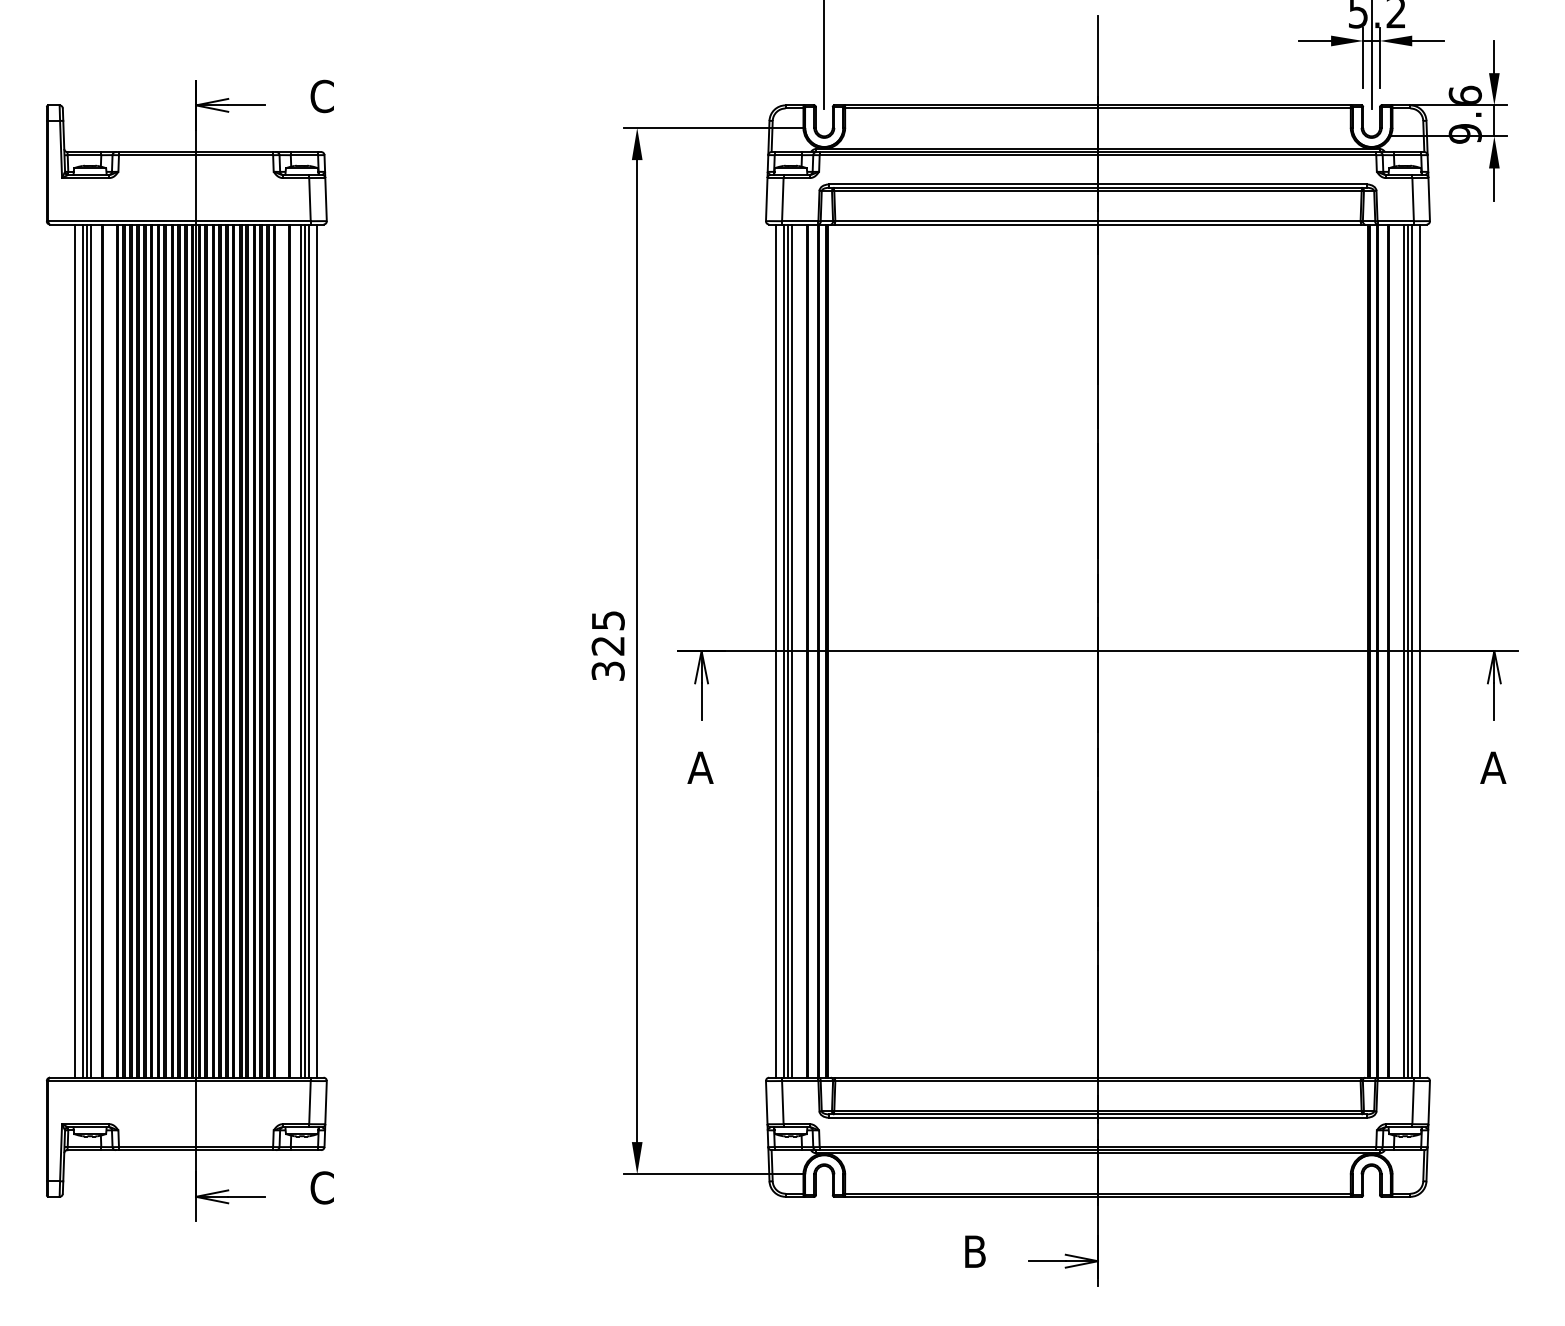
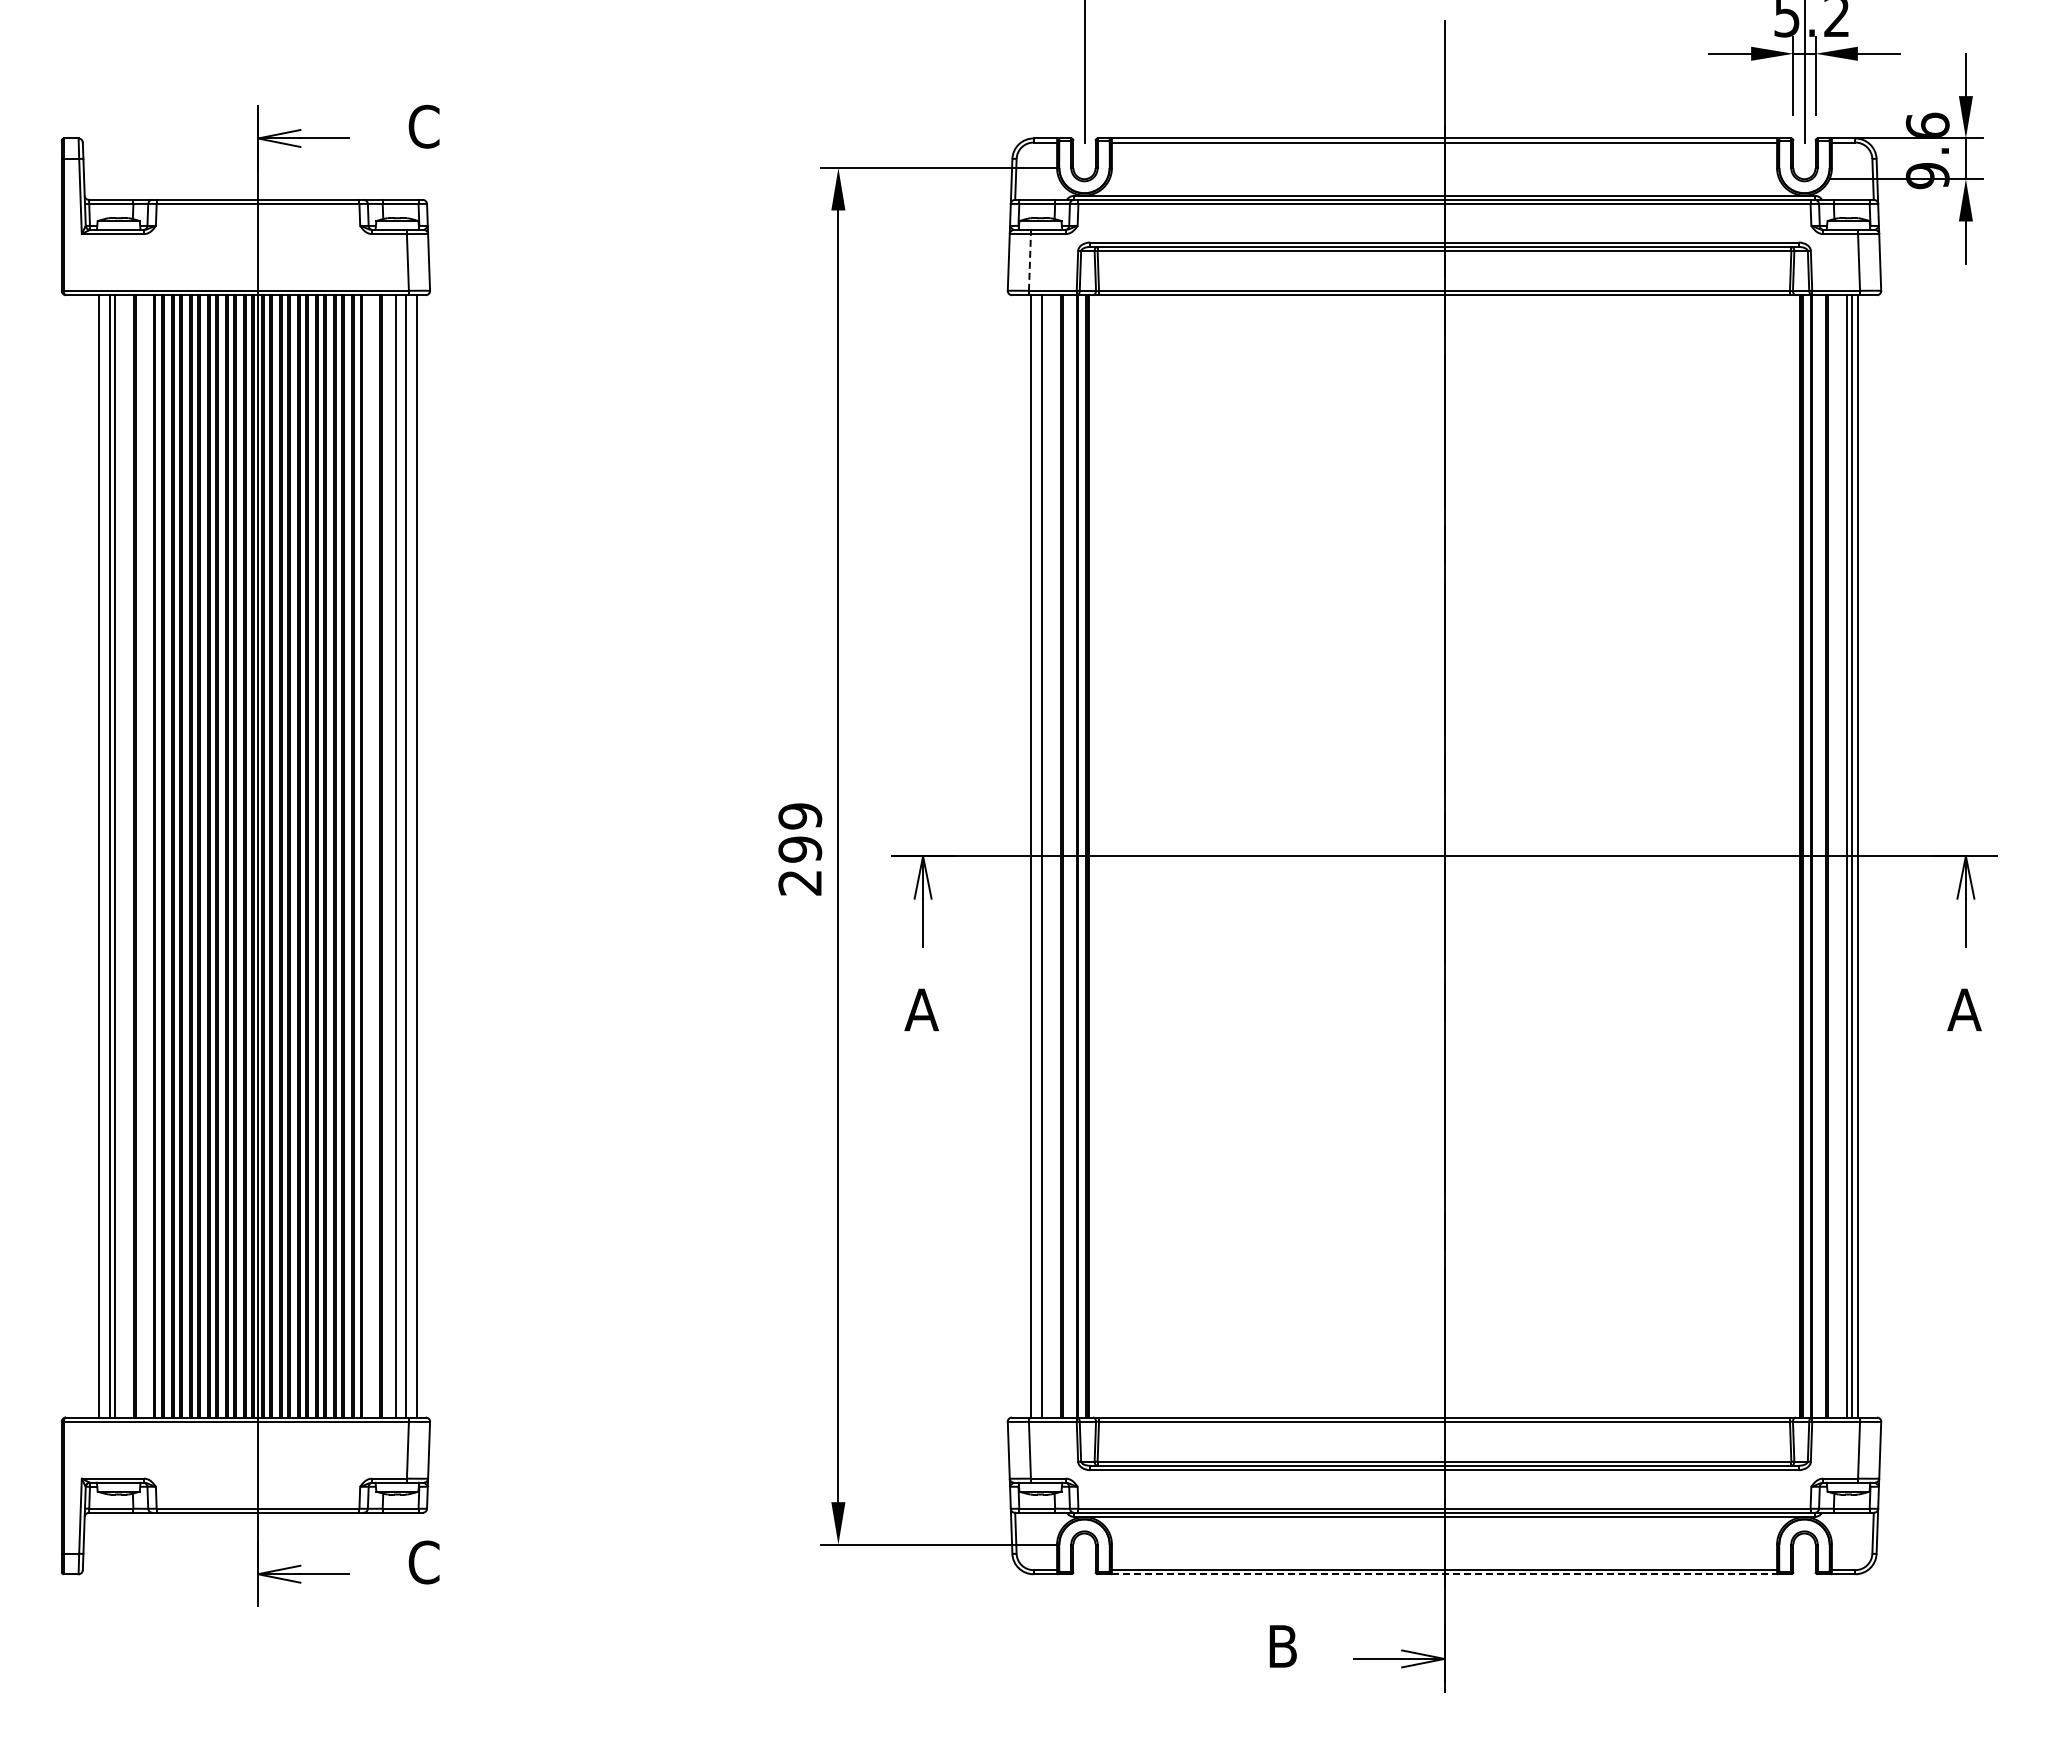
line: (782, 198) -> (1029, 261), solid -> dashed
text: (608, 645) -> (800, 849), 325 -> 299
line: (91, 651) -> (120, 856), removed
line: (305, 651) -> (401, 856), removed
line: (775, 651) -> (1020, 856), removed
line: (787, 651) -> (1036, 856), removed
line: (1420, 651) -> (1868, 856), removed
line: (1097, 1197) -> (1444, 1574), solid -> dashed

